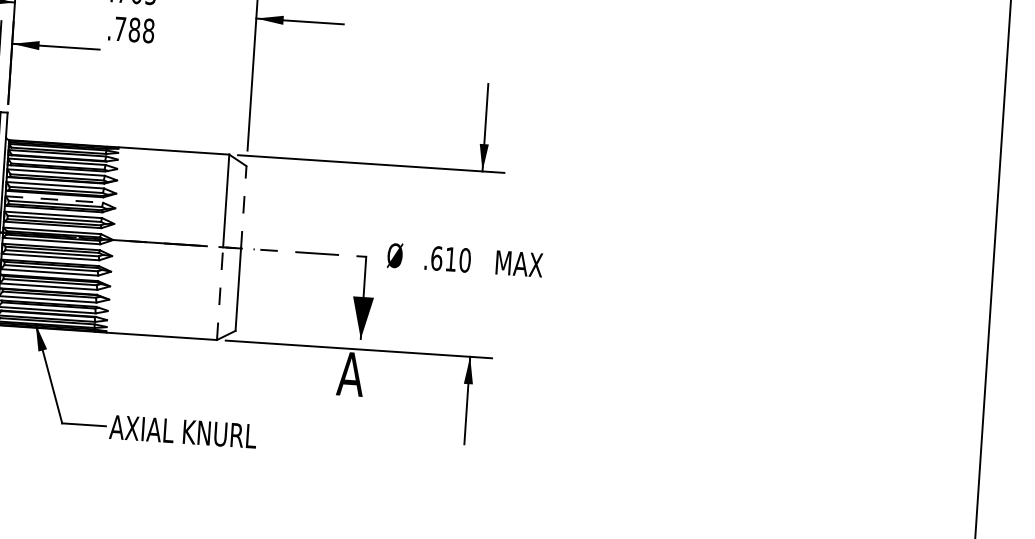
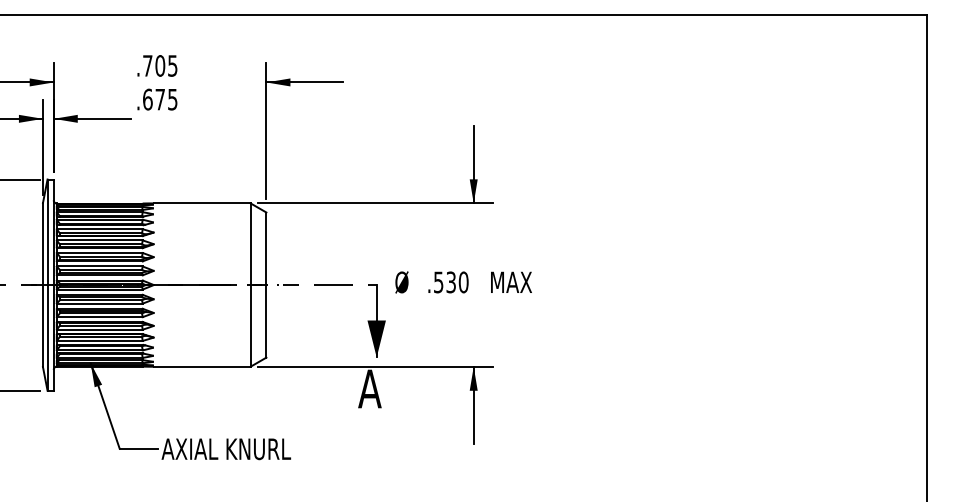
text: (134, 29) -> (160, 99), .788 -> .675
line: (54, 198) -> (99, 252), dashed -> solid
line: (243, 207) -> (266, 248), dashed -> solid
text: (443, 259) -> (444, 282), .610 -> .530
line: (219, 293) -> (250, 325), dashed -> solid

